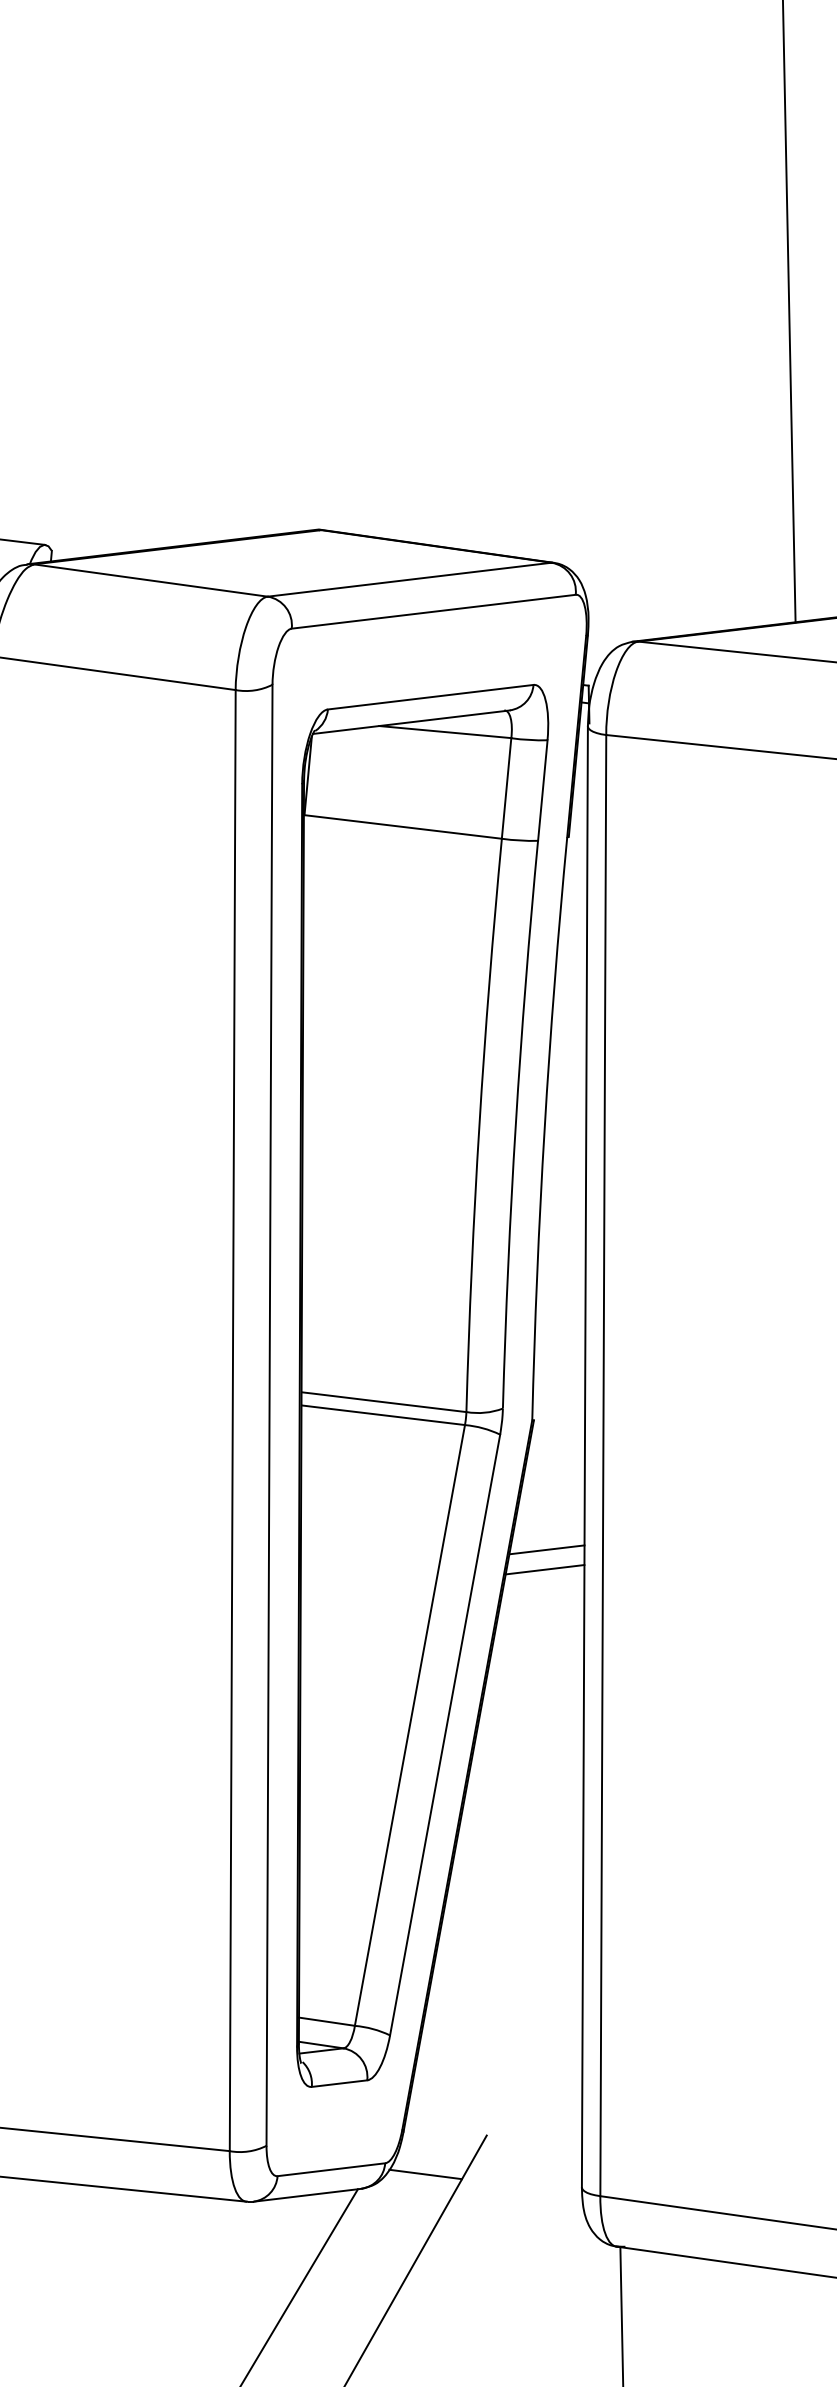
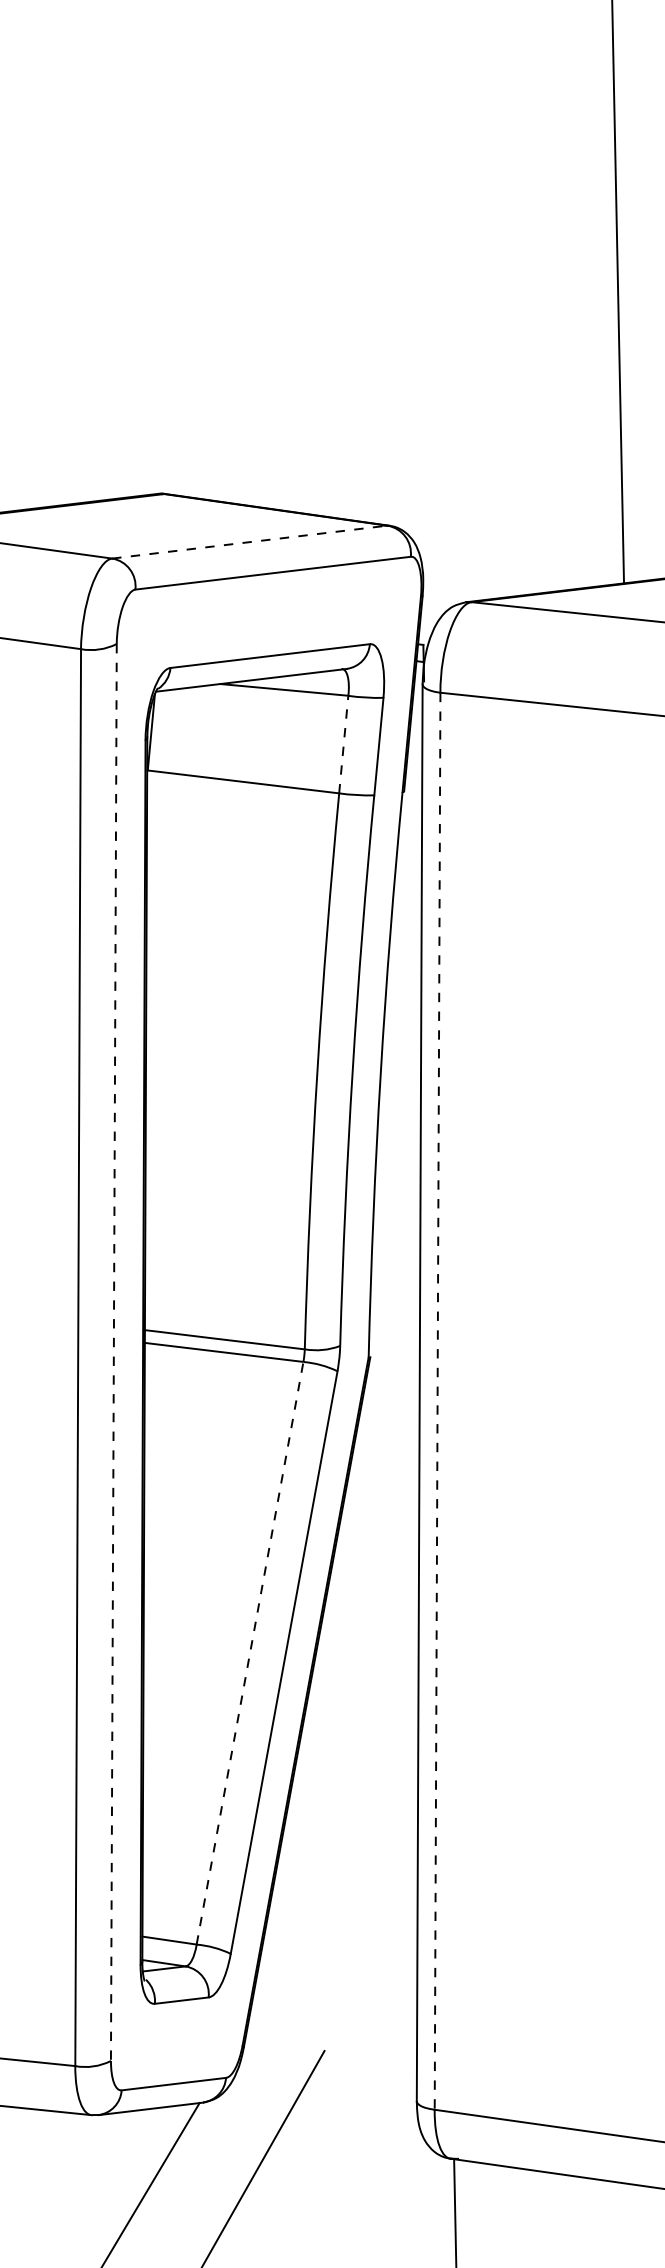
line: (409, 579) -> (249, 541), solid -> dashed
line: (506, 788) -> (343, 744), solid -> dashed
line: (269, 1415) -> (113, 1352), solid -> dashed
line: (603, 1465) -> (437, 1401), solid -> dashed
line: (546, 1549) -> (382, 1482), removed
line: (544, 1569) -> (380, 1502), removed
line: (410, 1724) -> (250, 1652), solid -> dashed
line: (425, 2174) -> (265, 2088), removed

